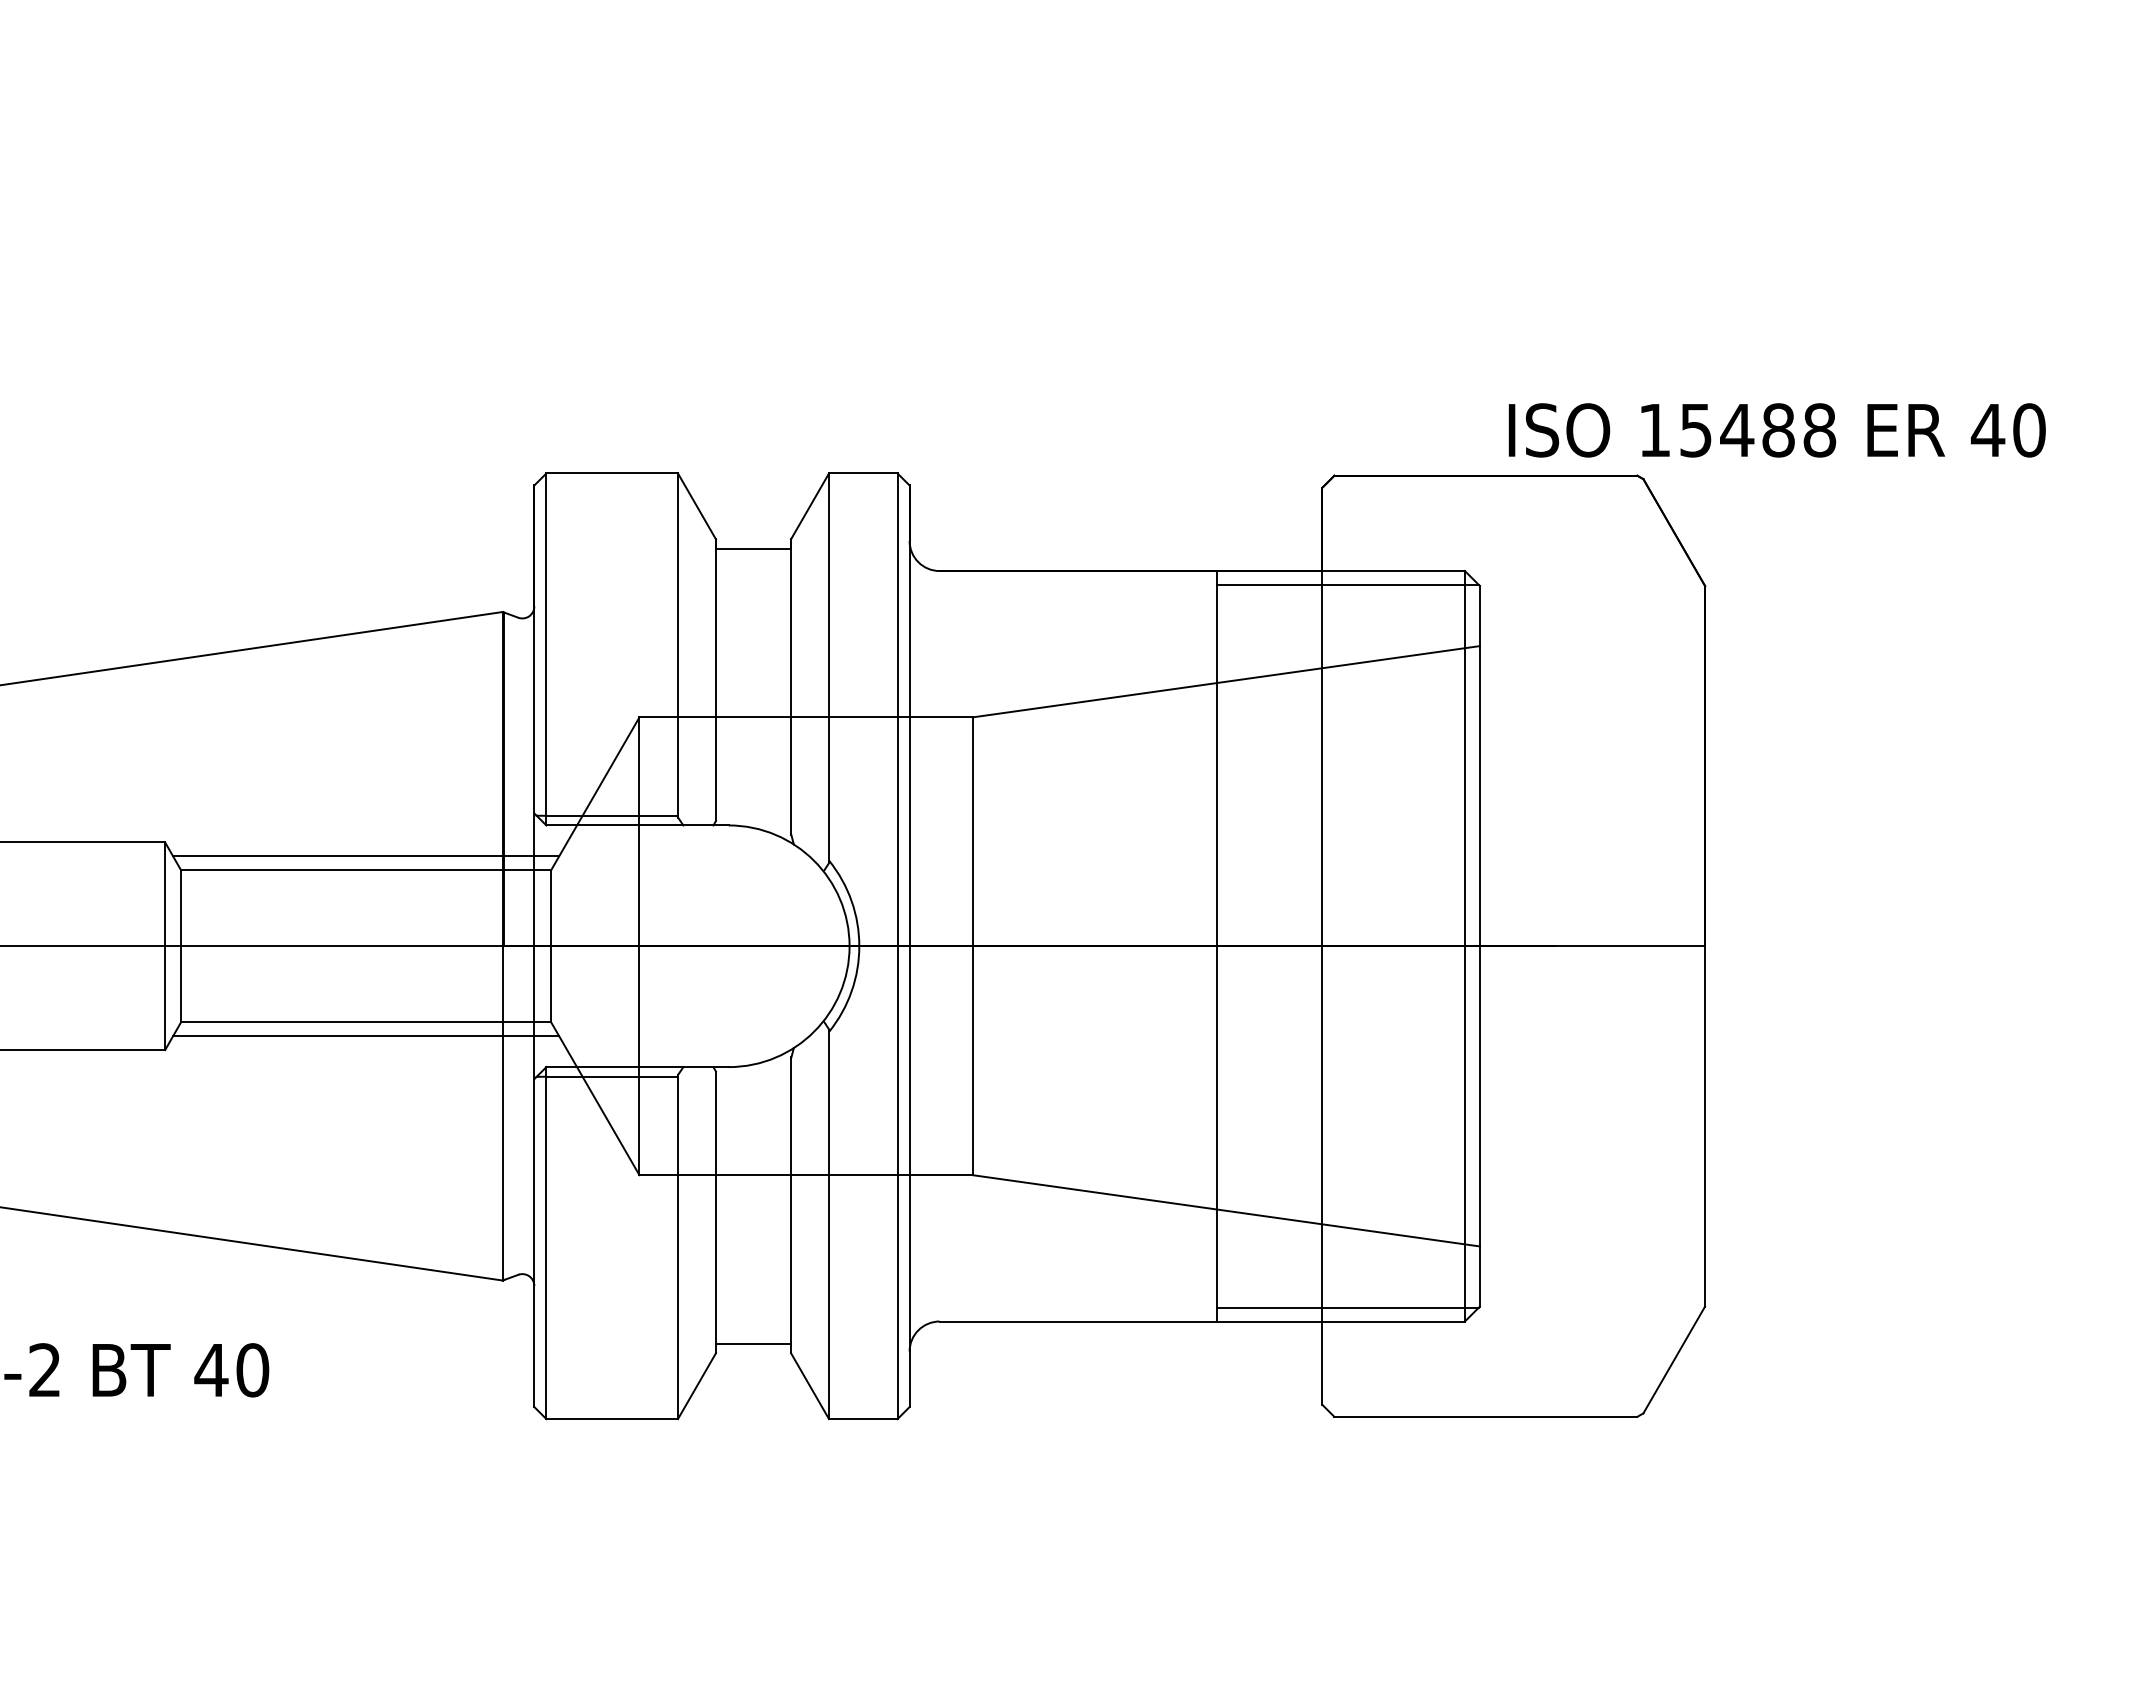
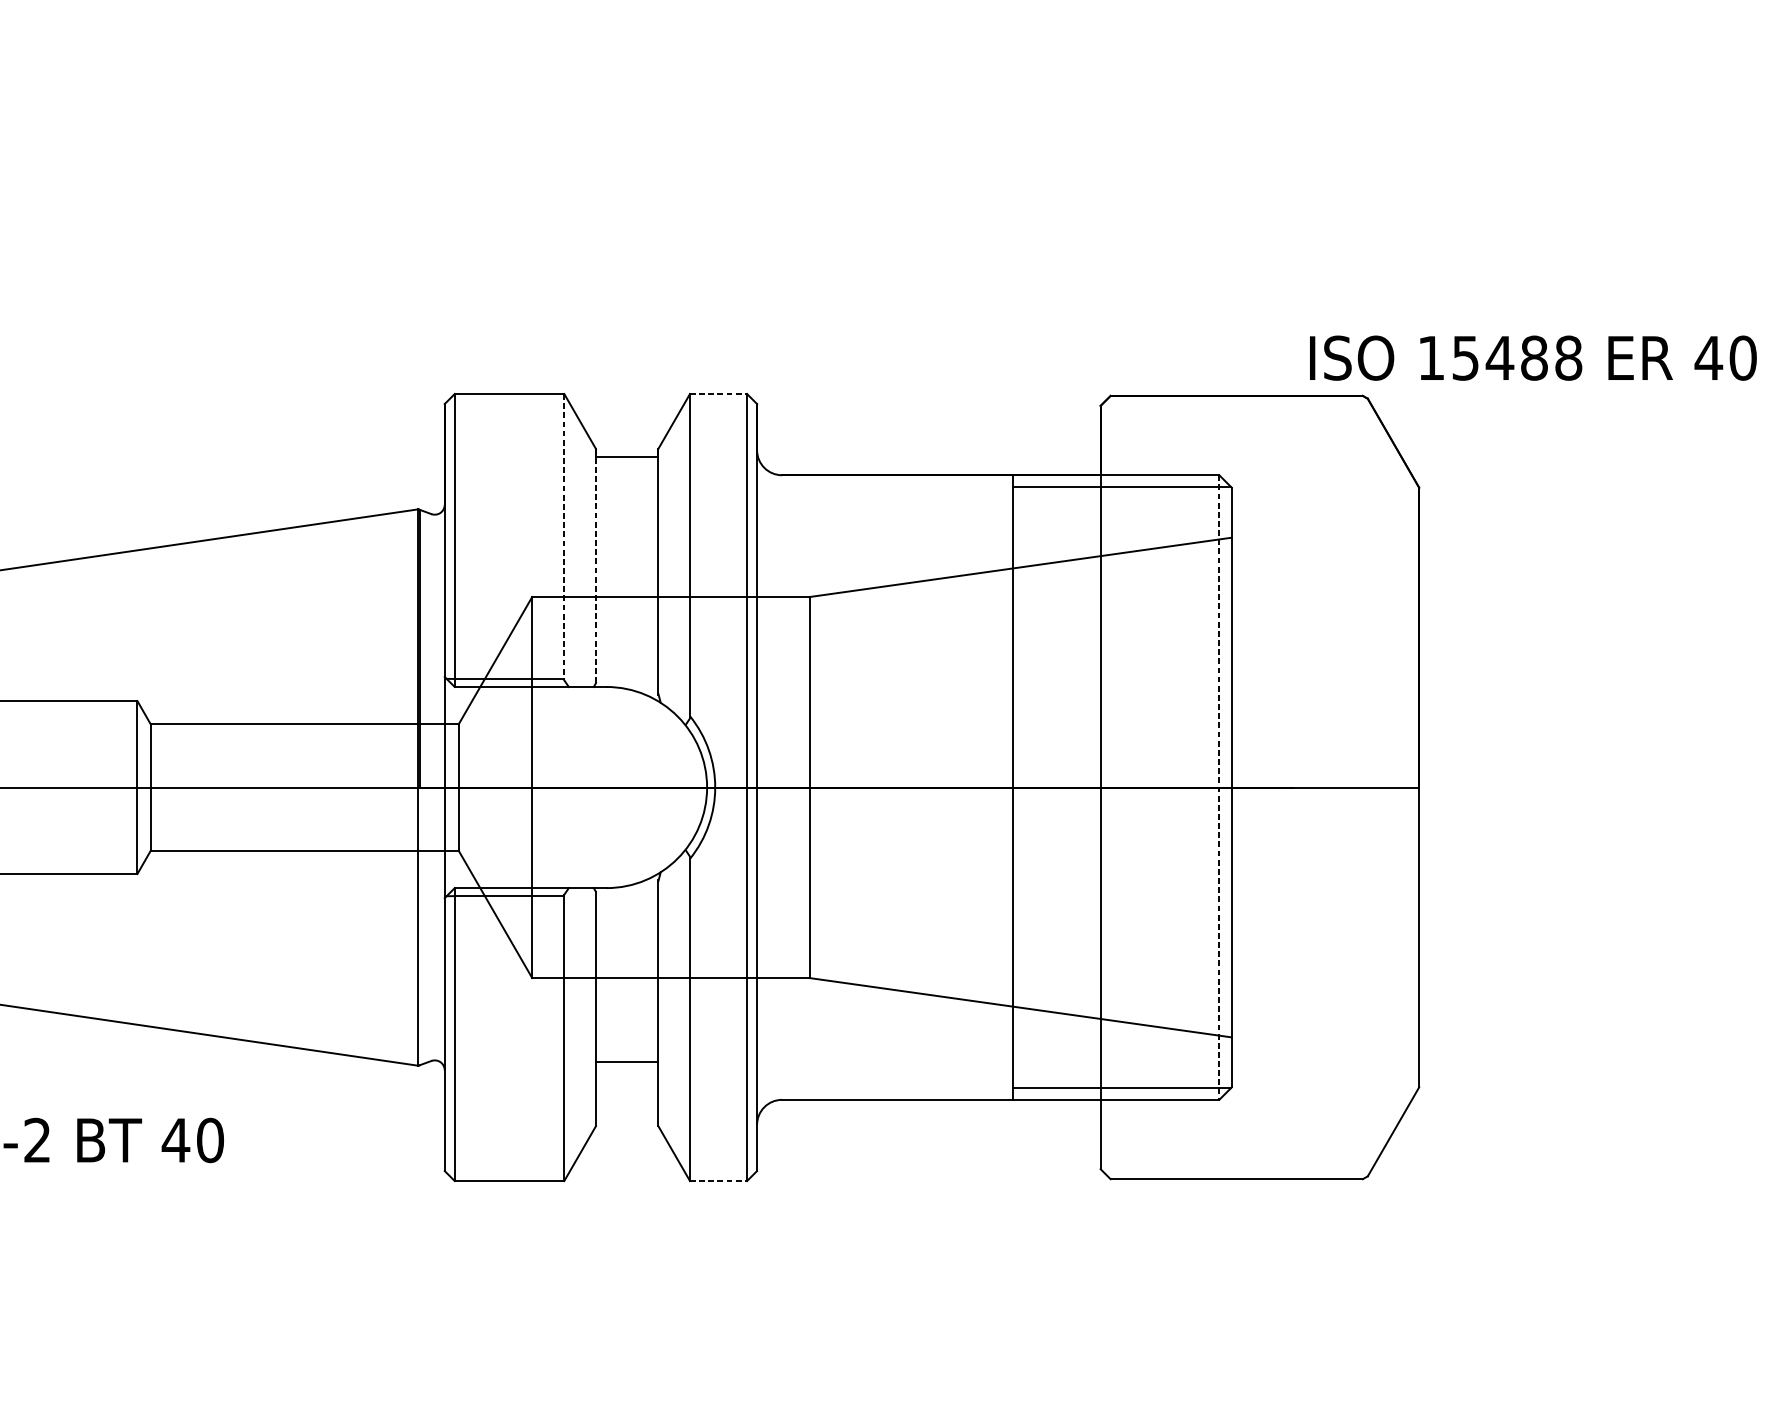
text: (1776, 430) -> (1532, 358), moved
line: (863, 473) -> (718, 394), solid -> dashed
line: (678, 645) -> (564, 537), solid -> dashed
line: (715, 680) -> (595, 566), solid -> dashed
line: (366, 856) -> (305, 712), removed
line: (1464, 946) -> (1218, 787), solid -> dashed
line: (366, 1036) -> (305, 862), removed
line: (753, 1344) -> (627, 1062), moved
line: (863, 1419) -> (718, 1181), solid -> dashed

